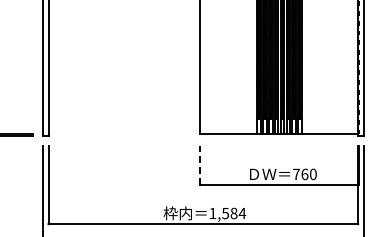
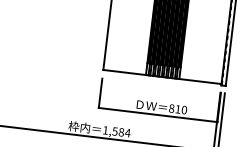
line: (200, 165) -> (100, 93), dashed -> solid
text: (300, 174) -> (174, 109), 760 -> 810

